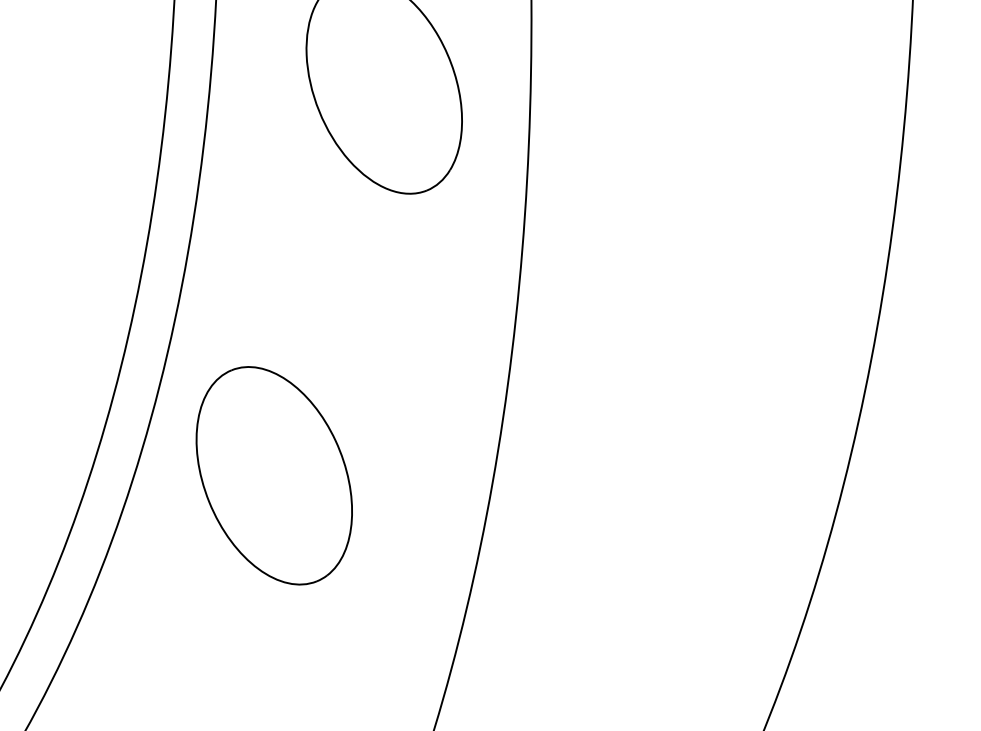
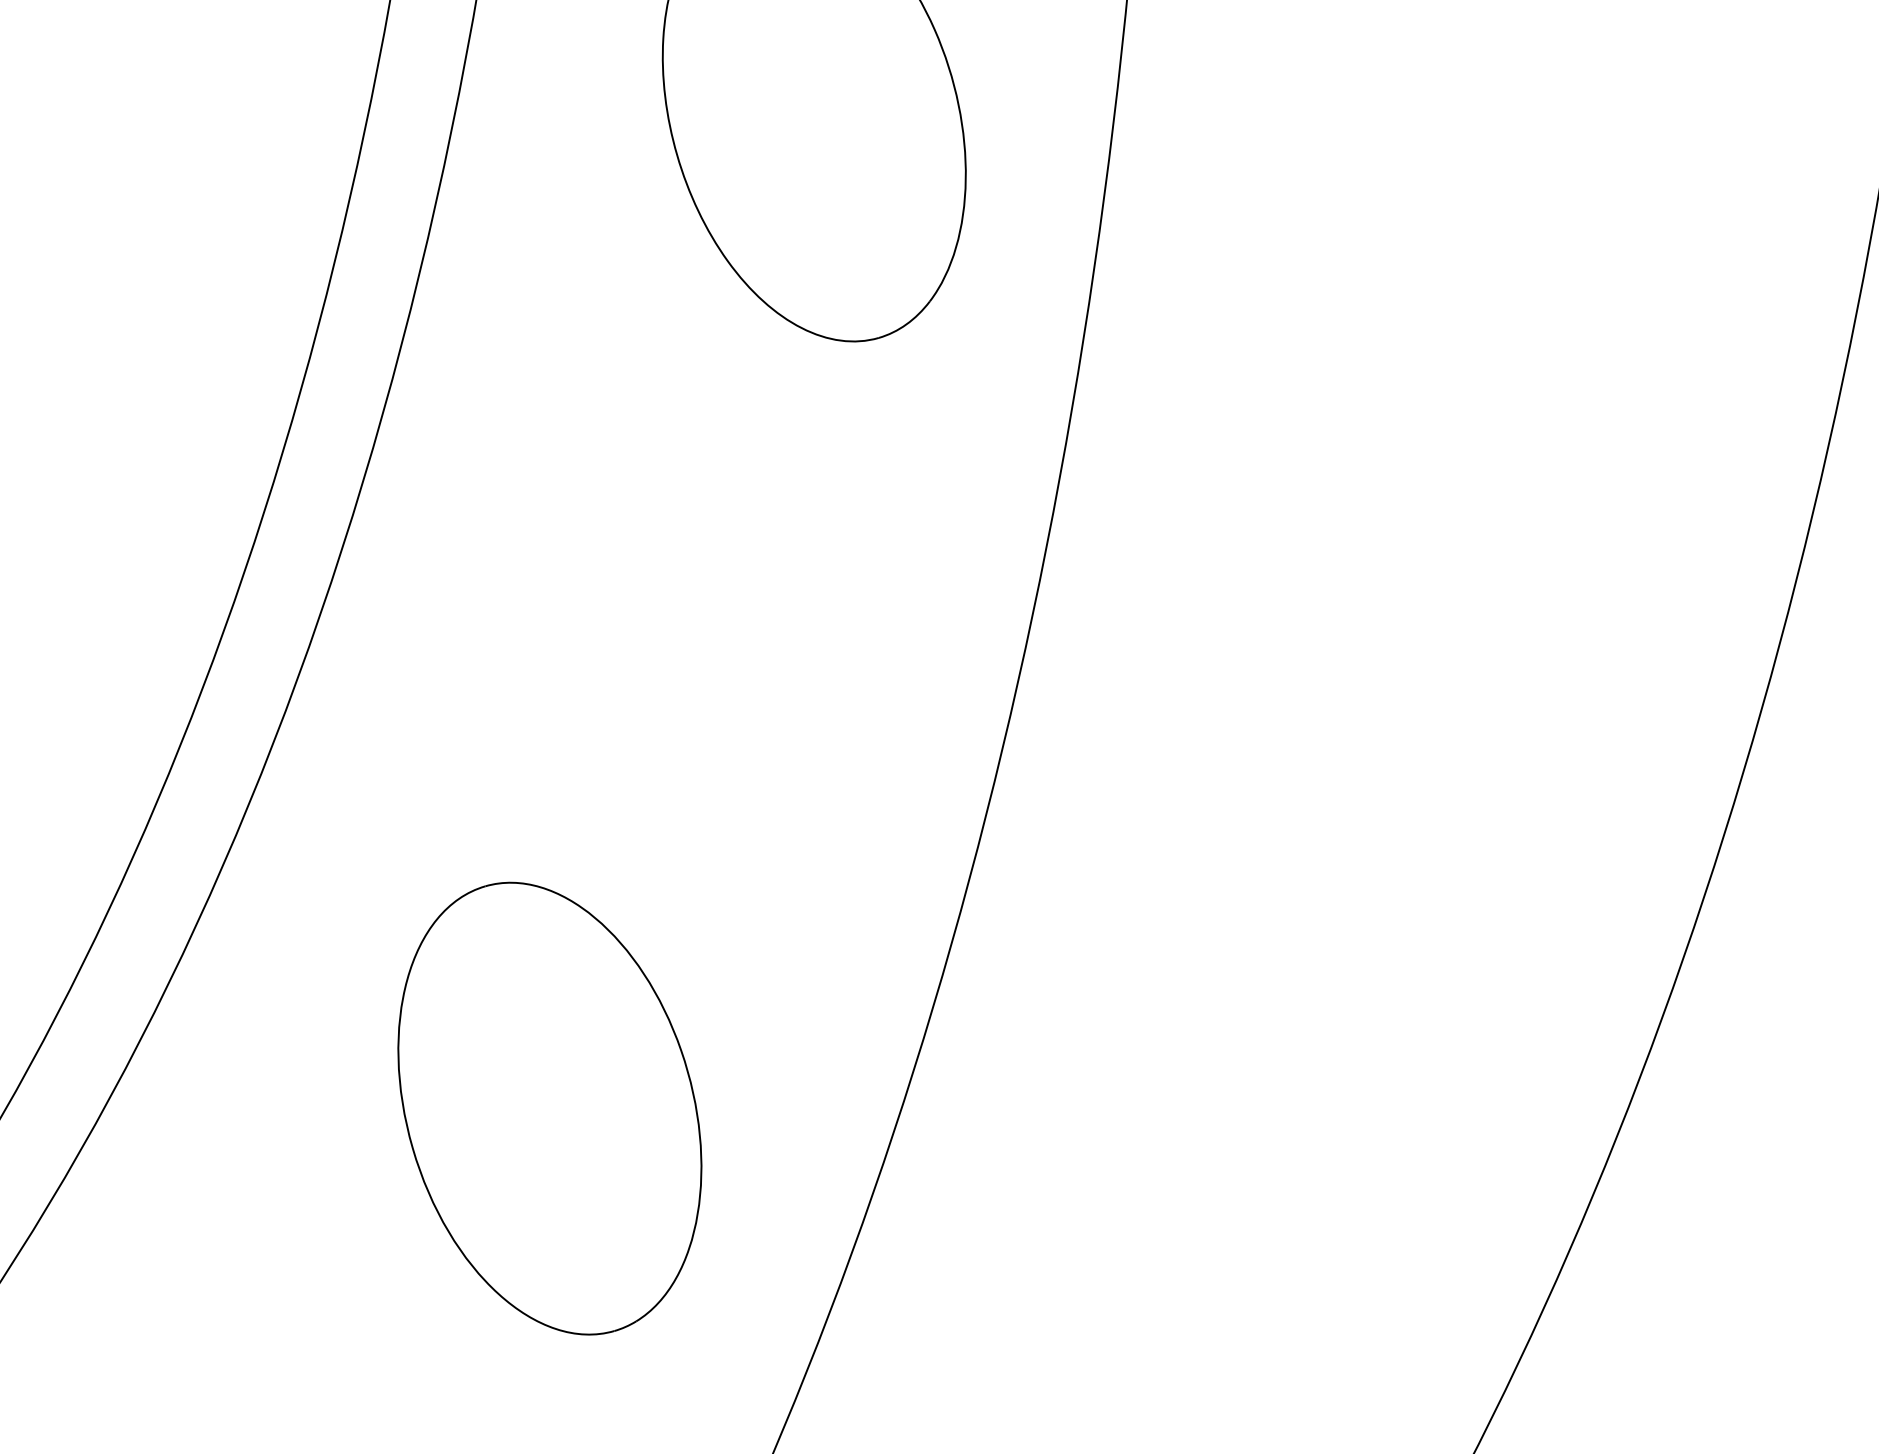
part: (273, 475) -> (548, 1107), moved

